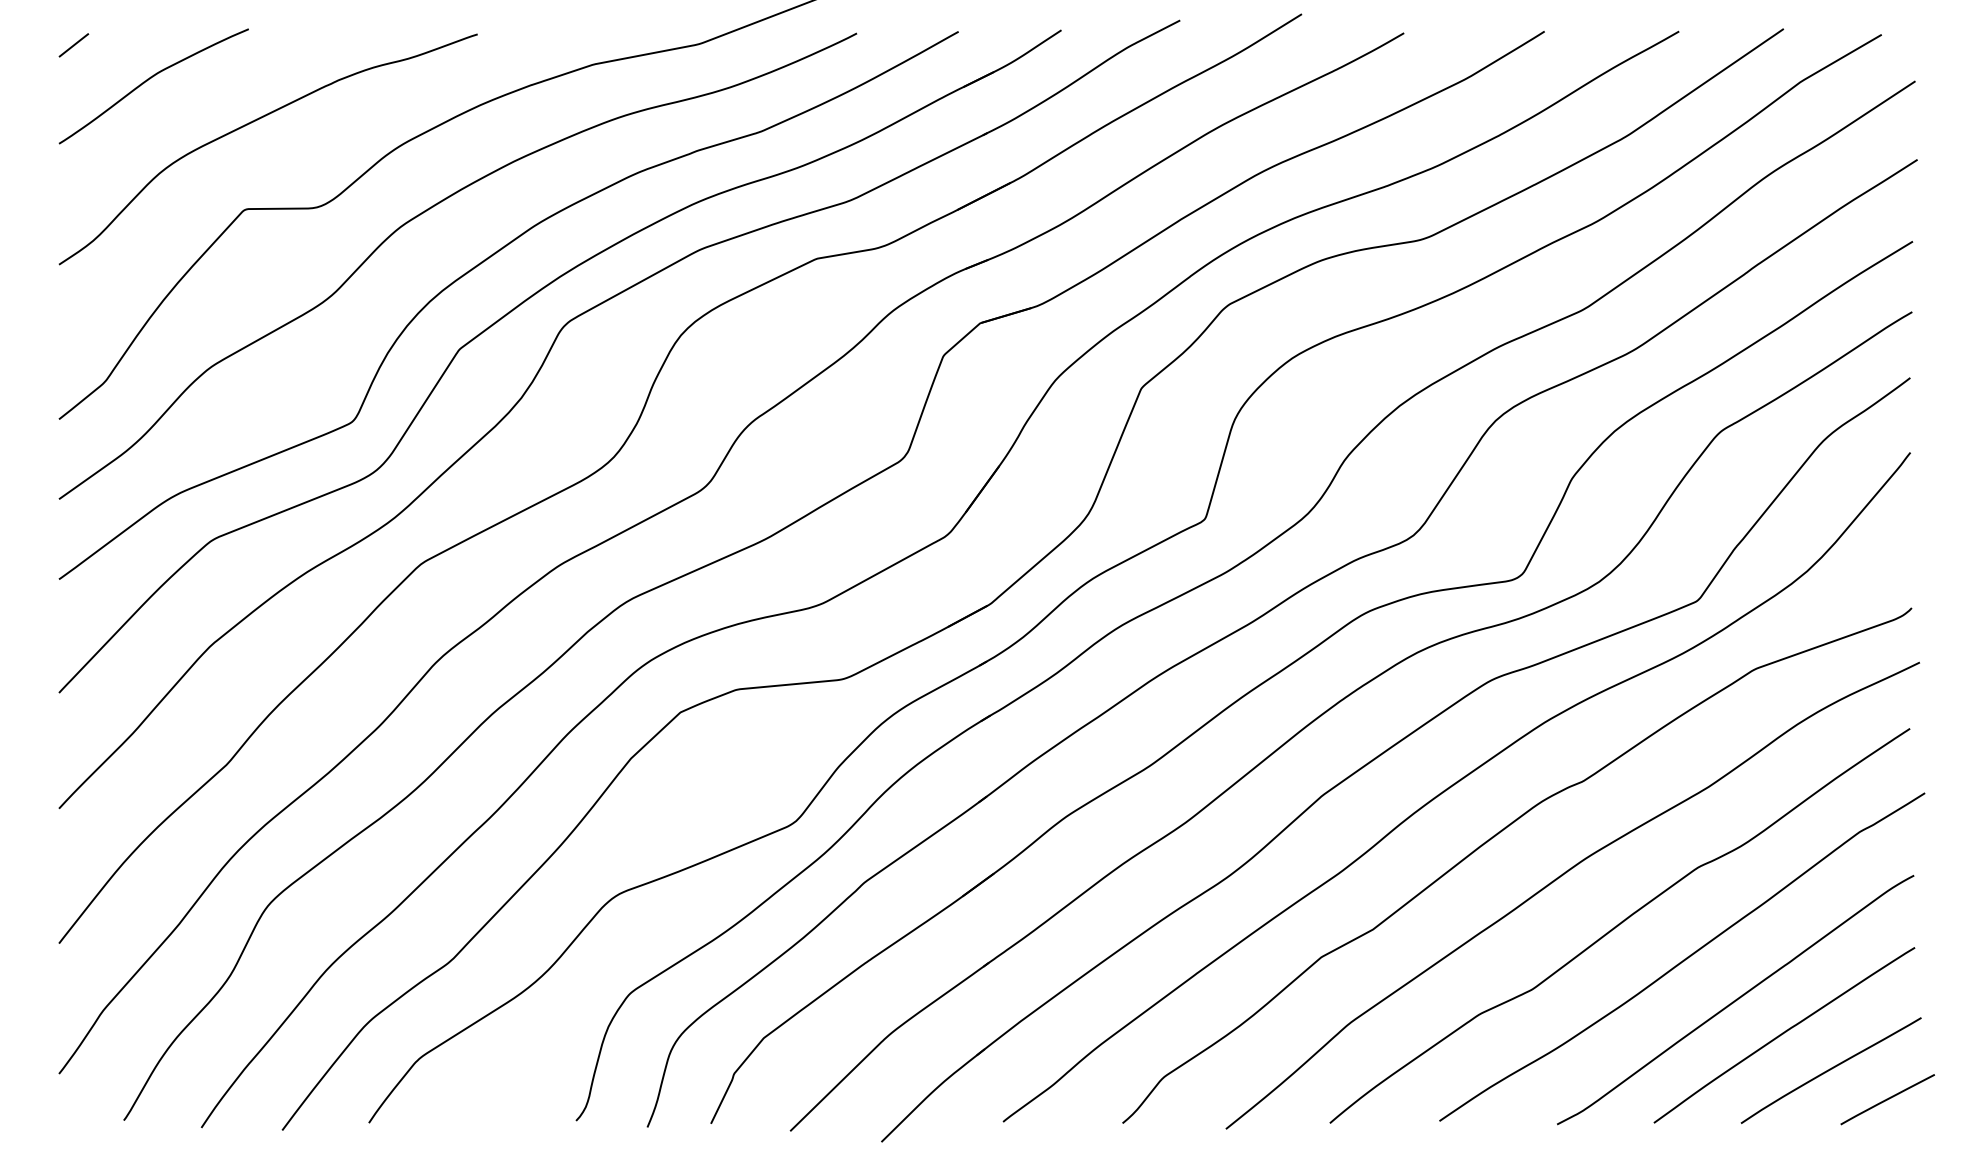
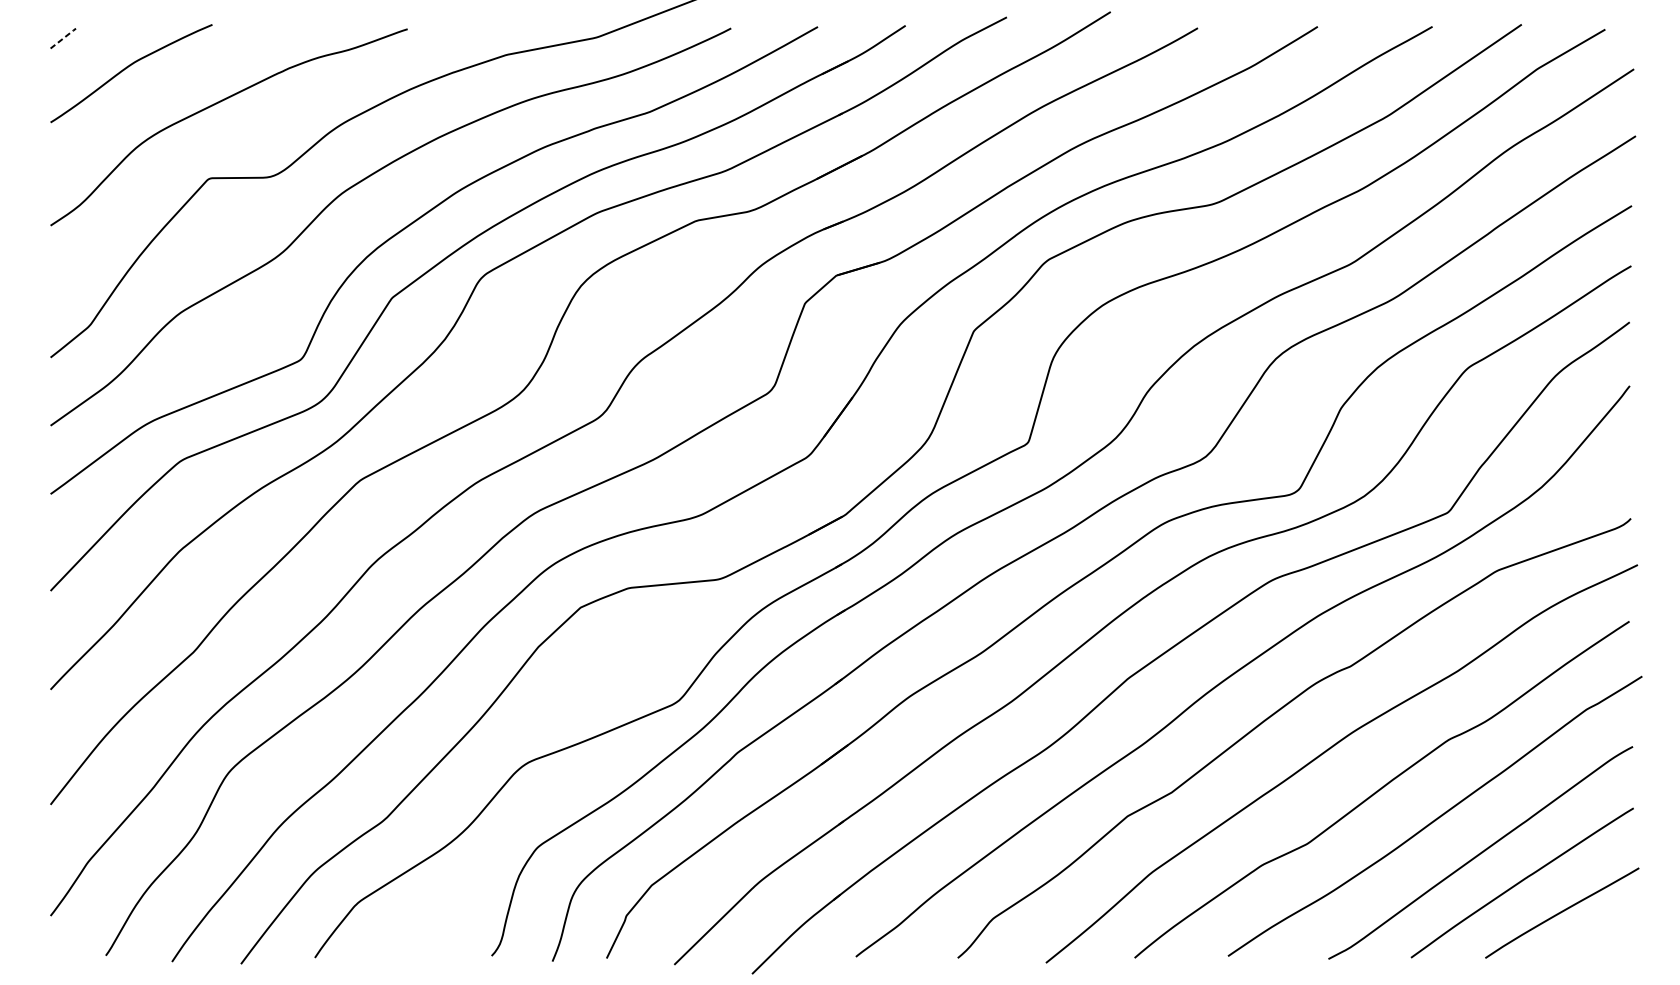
line: (75, 44) -> (64, 37), solid -> dashed
line: (1887, 1099) -> (1610, 937), removed

